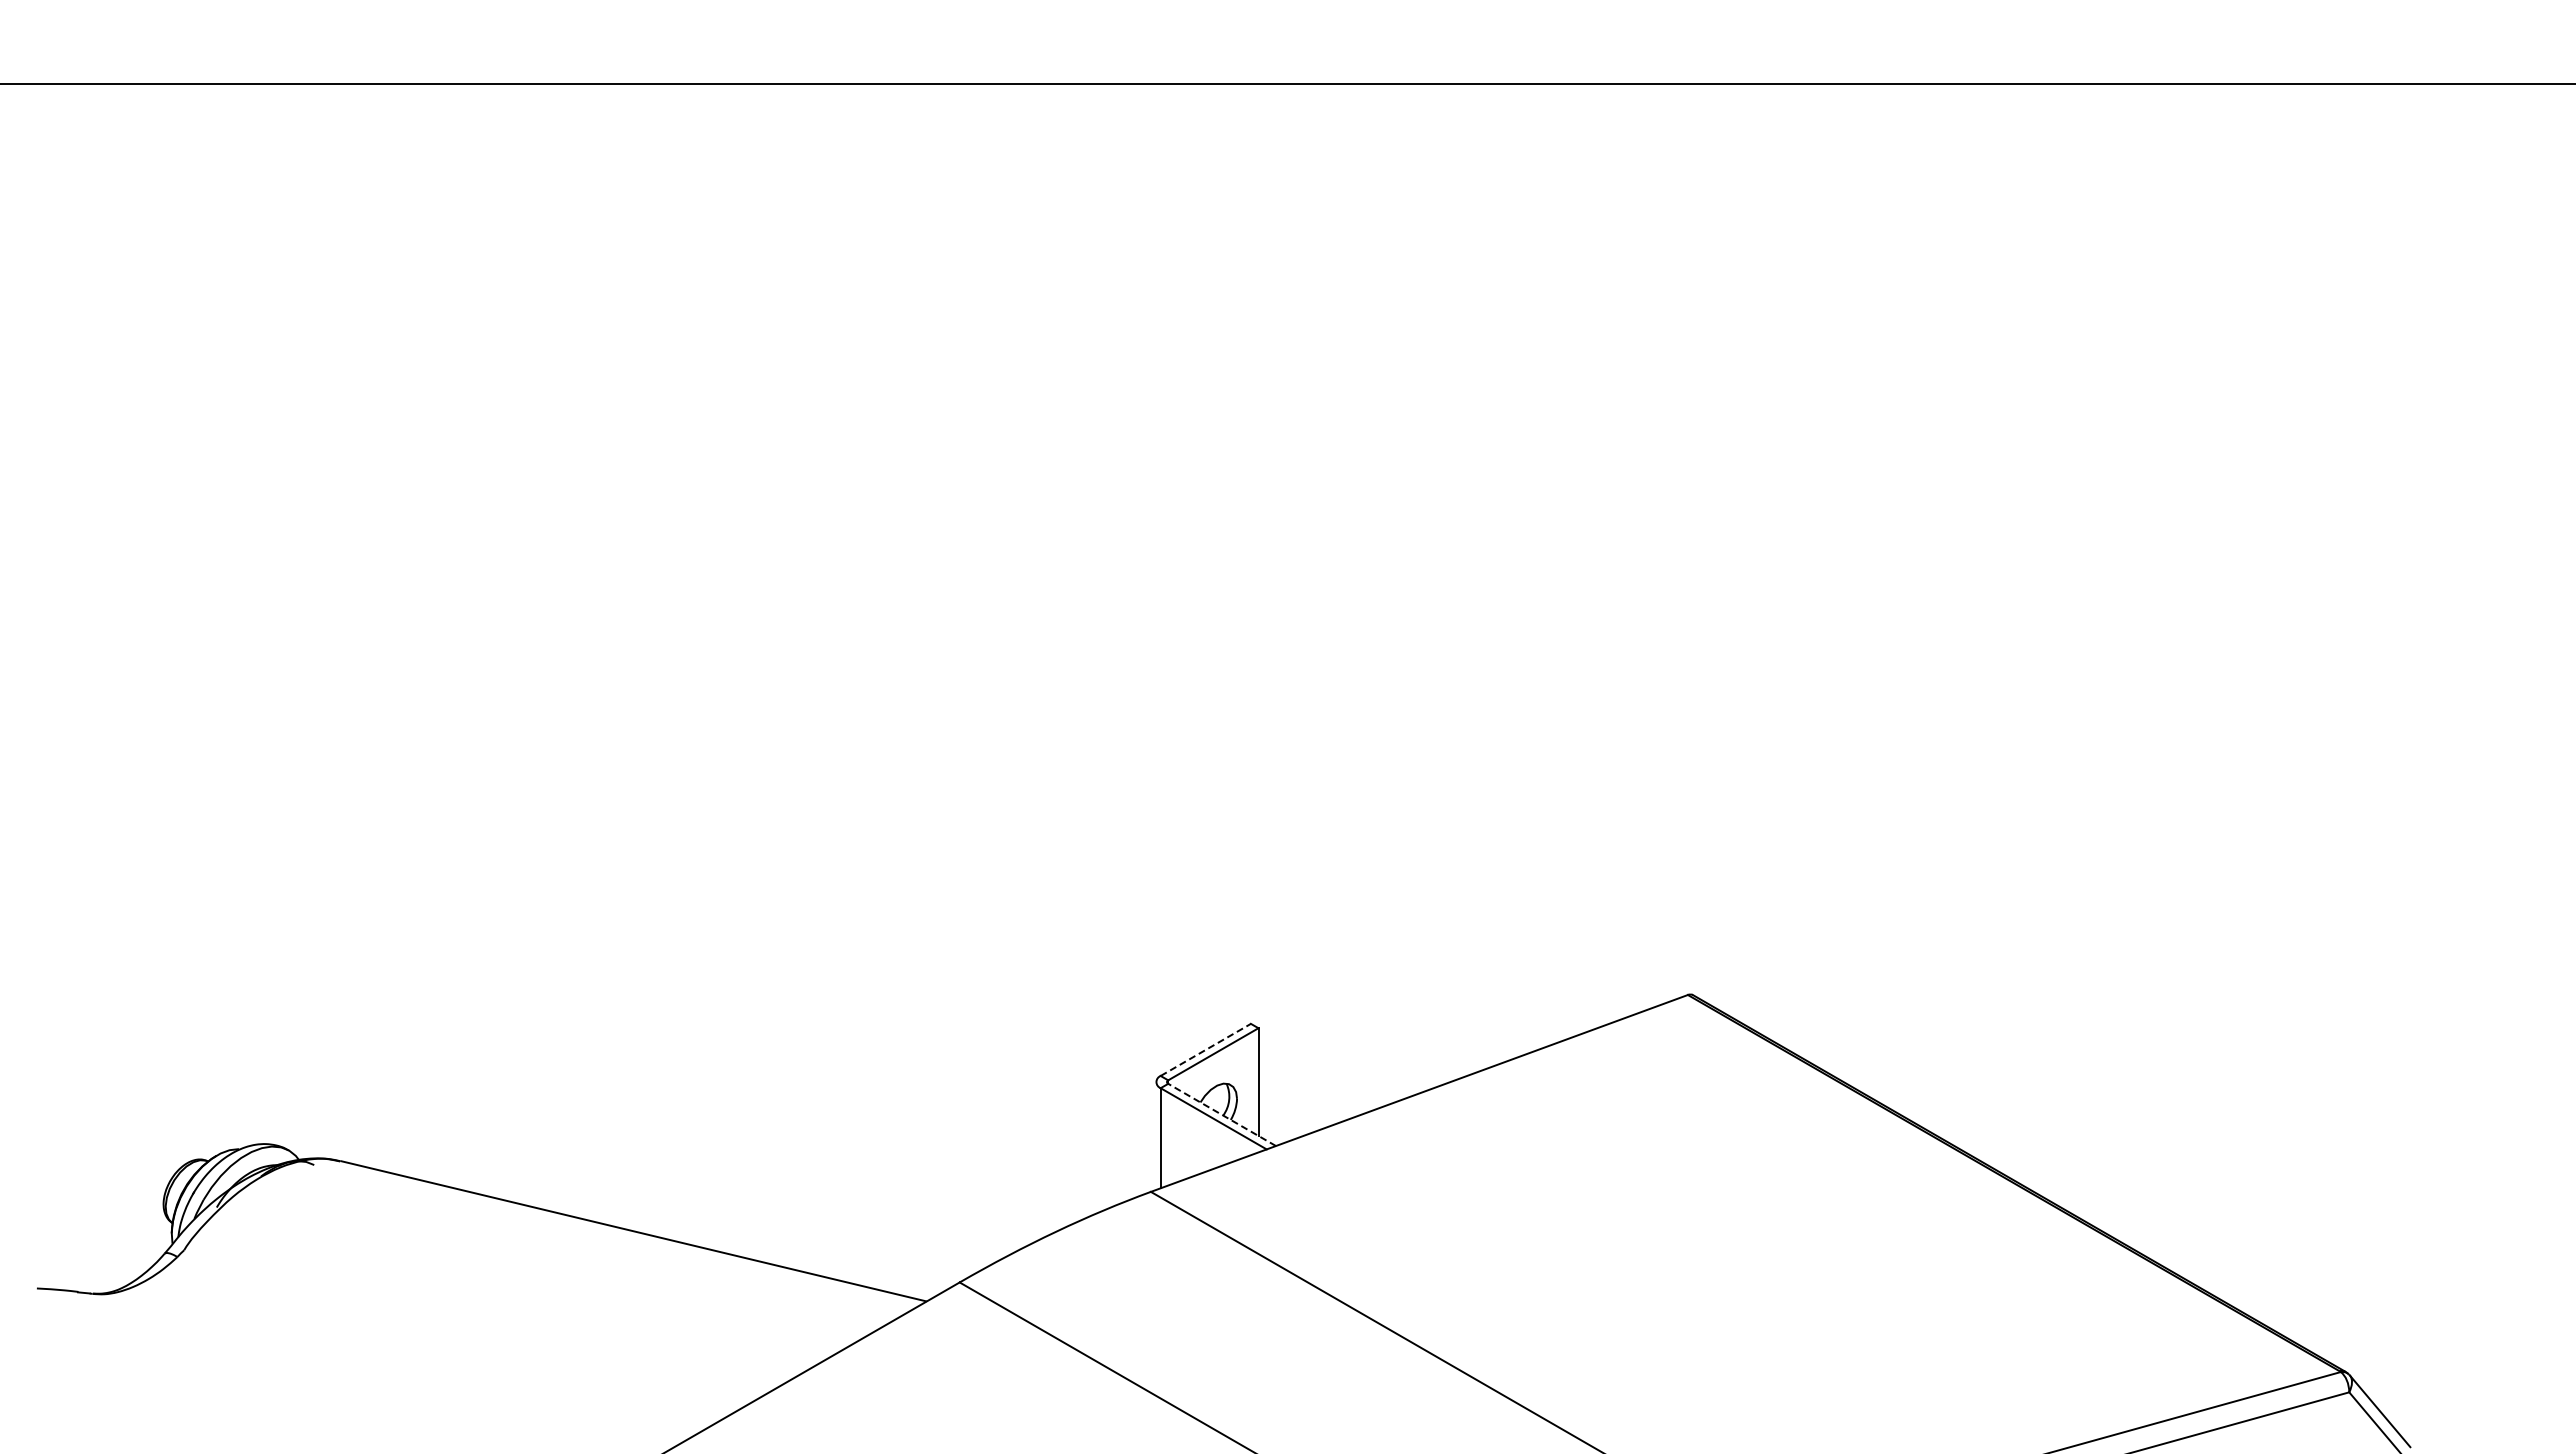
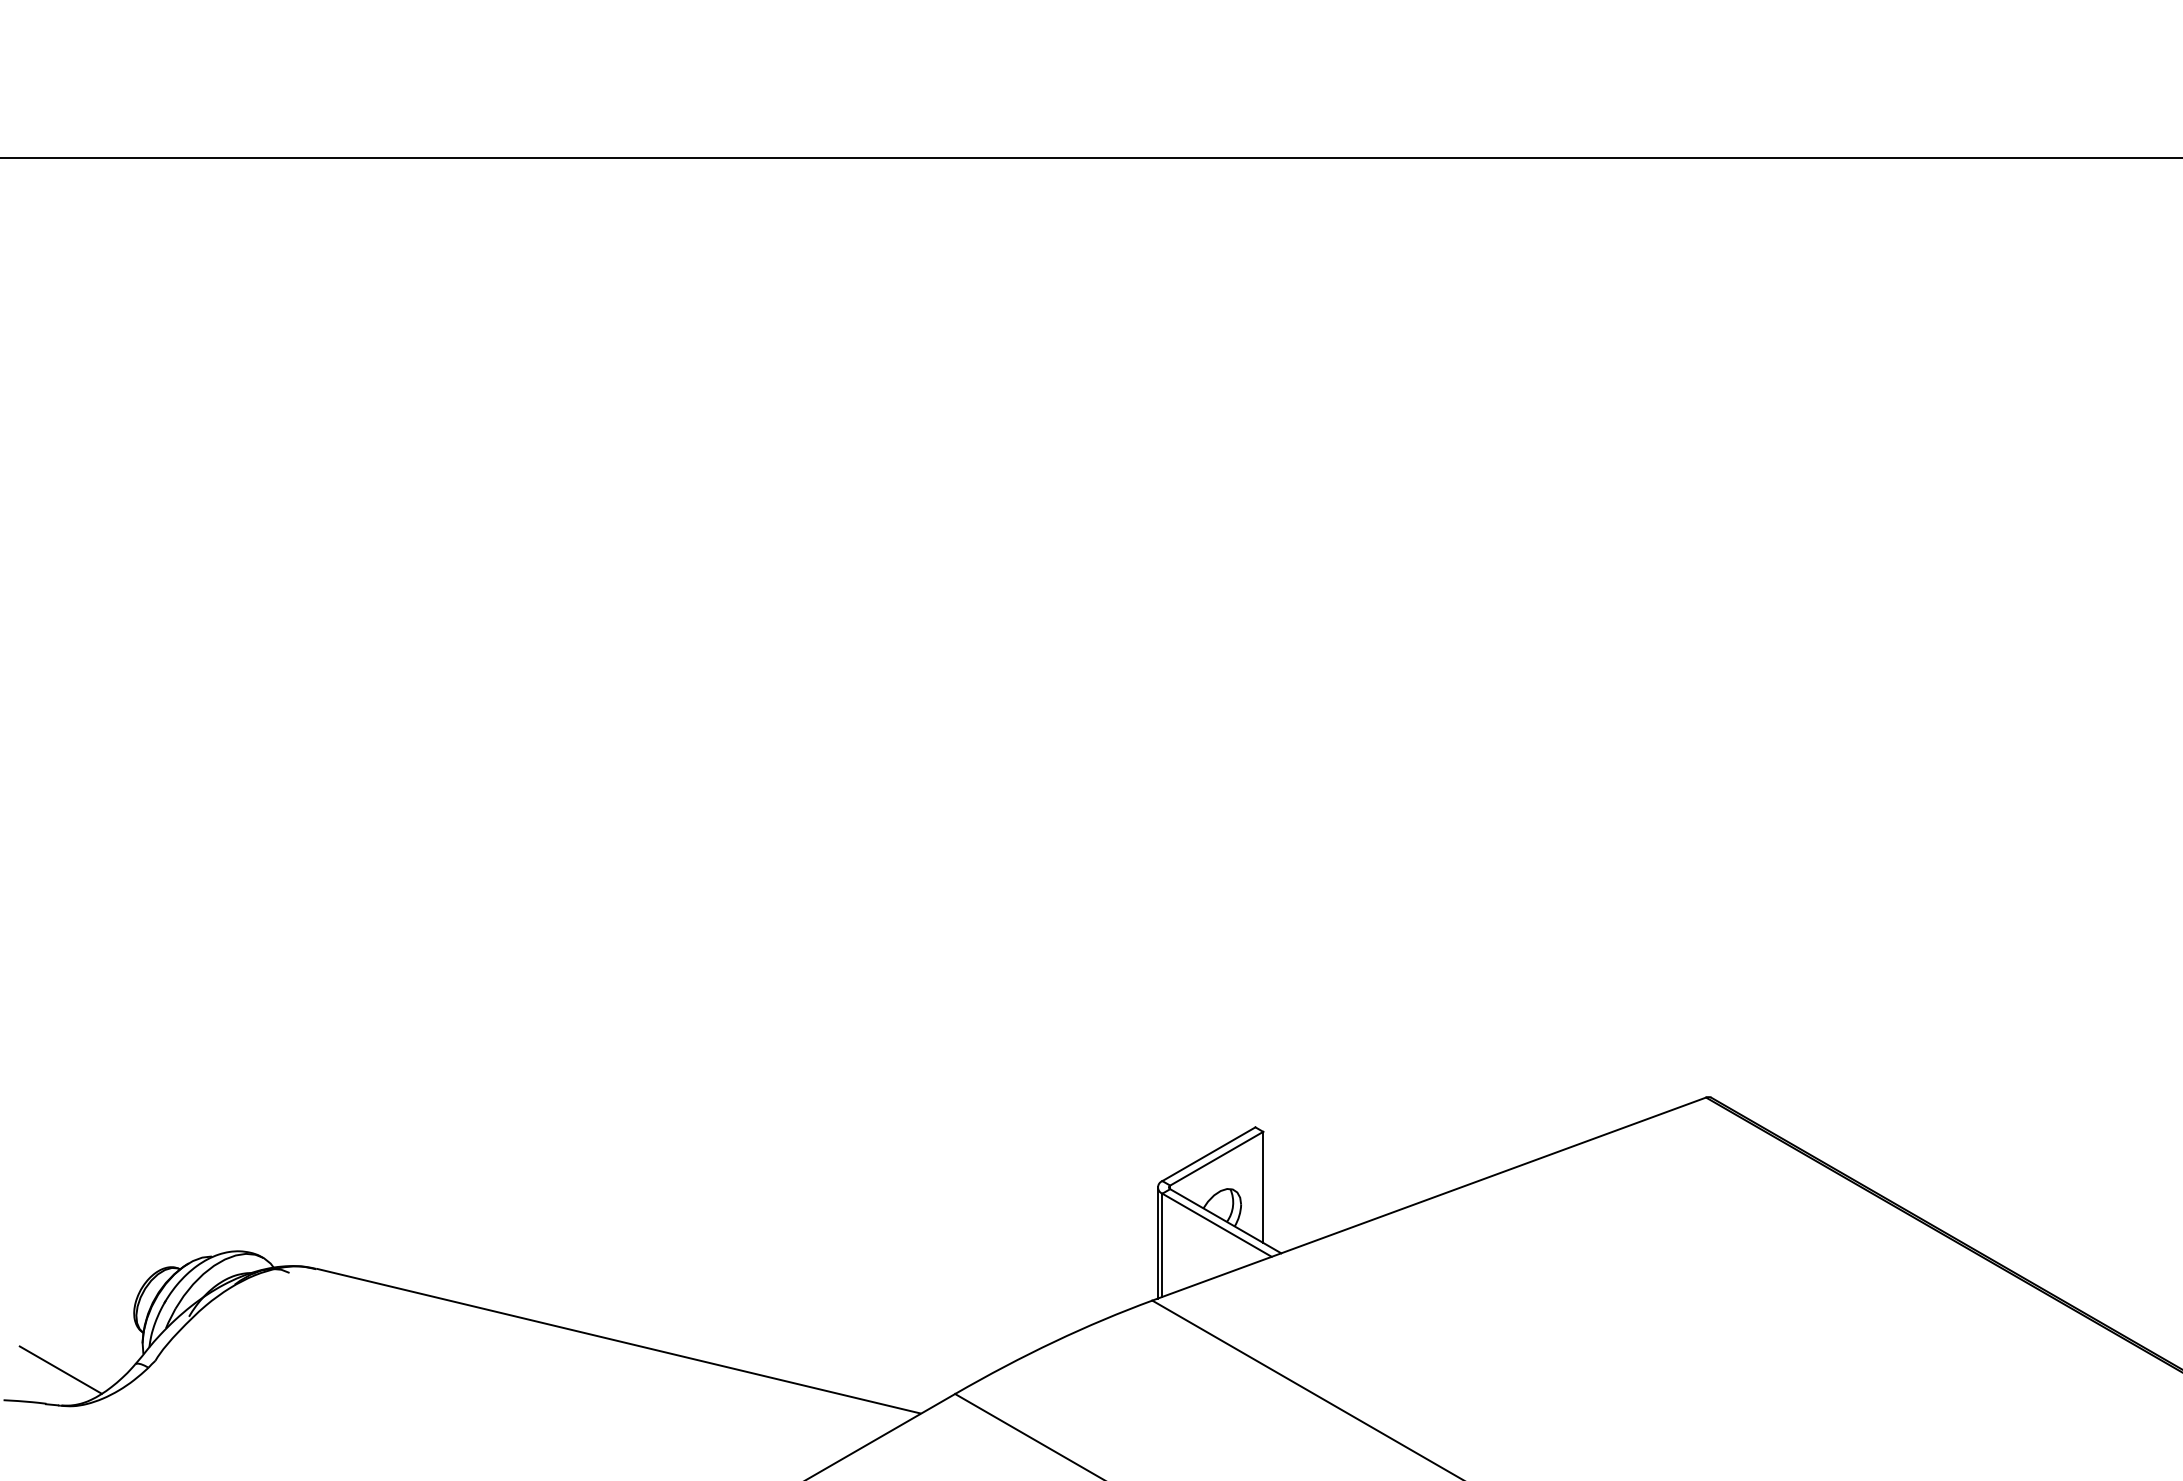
line: (1206, 1049) -> (1209, 1153), dashed -> solid
line: (1221, 1114) -> (1225, 1220), dashed -> solid
line: (1156, 1135) -> (1158, 1242), added
line: (92, 1259) -> (60, 1370), added

